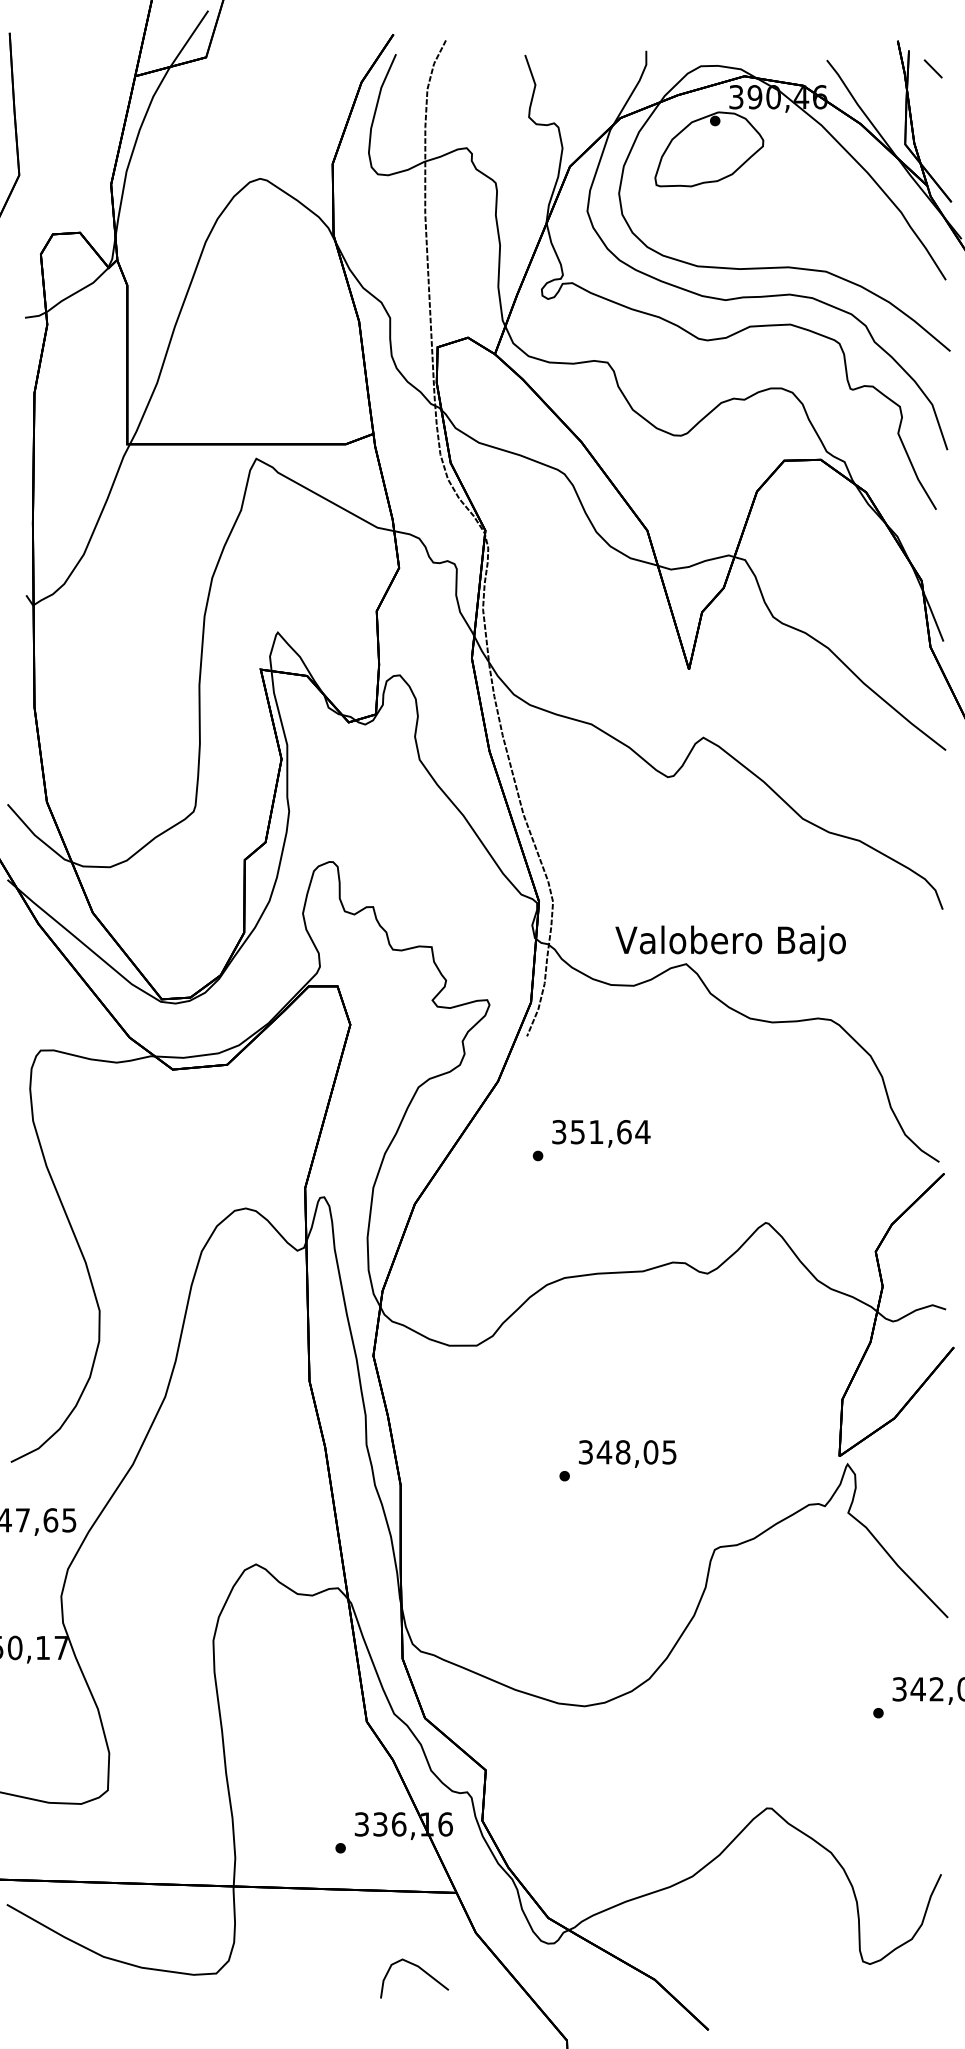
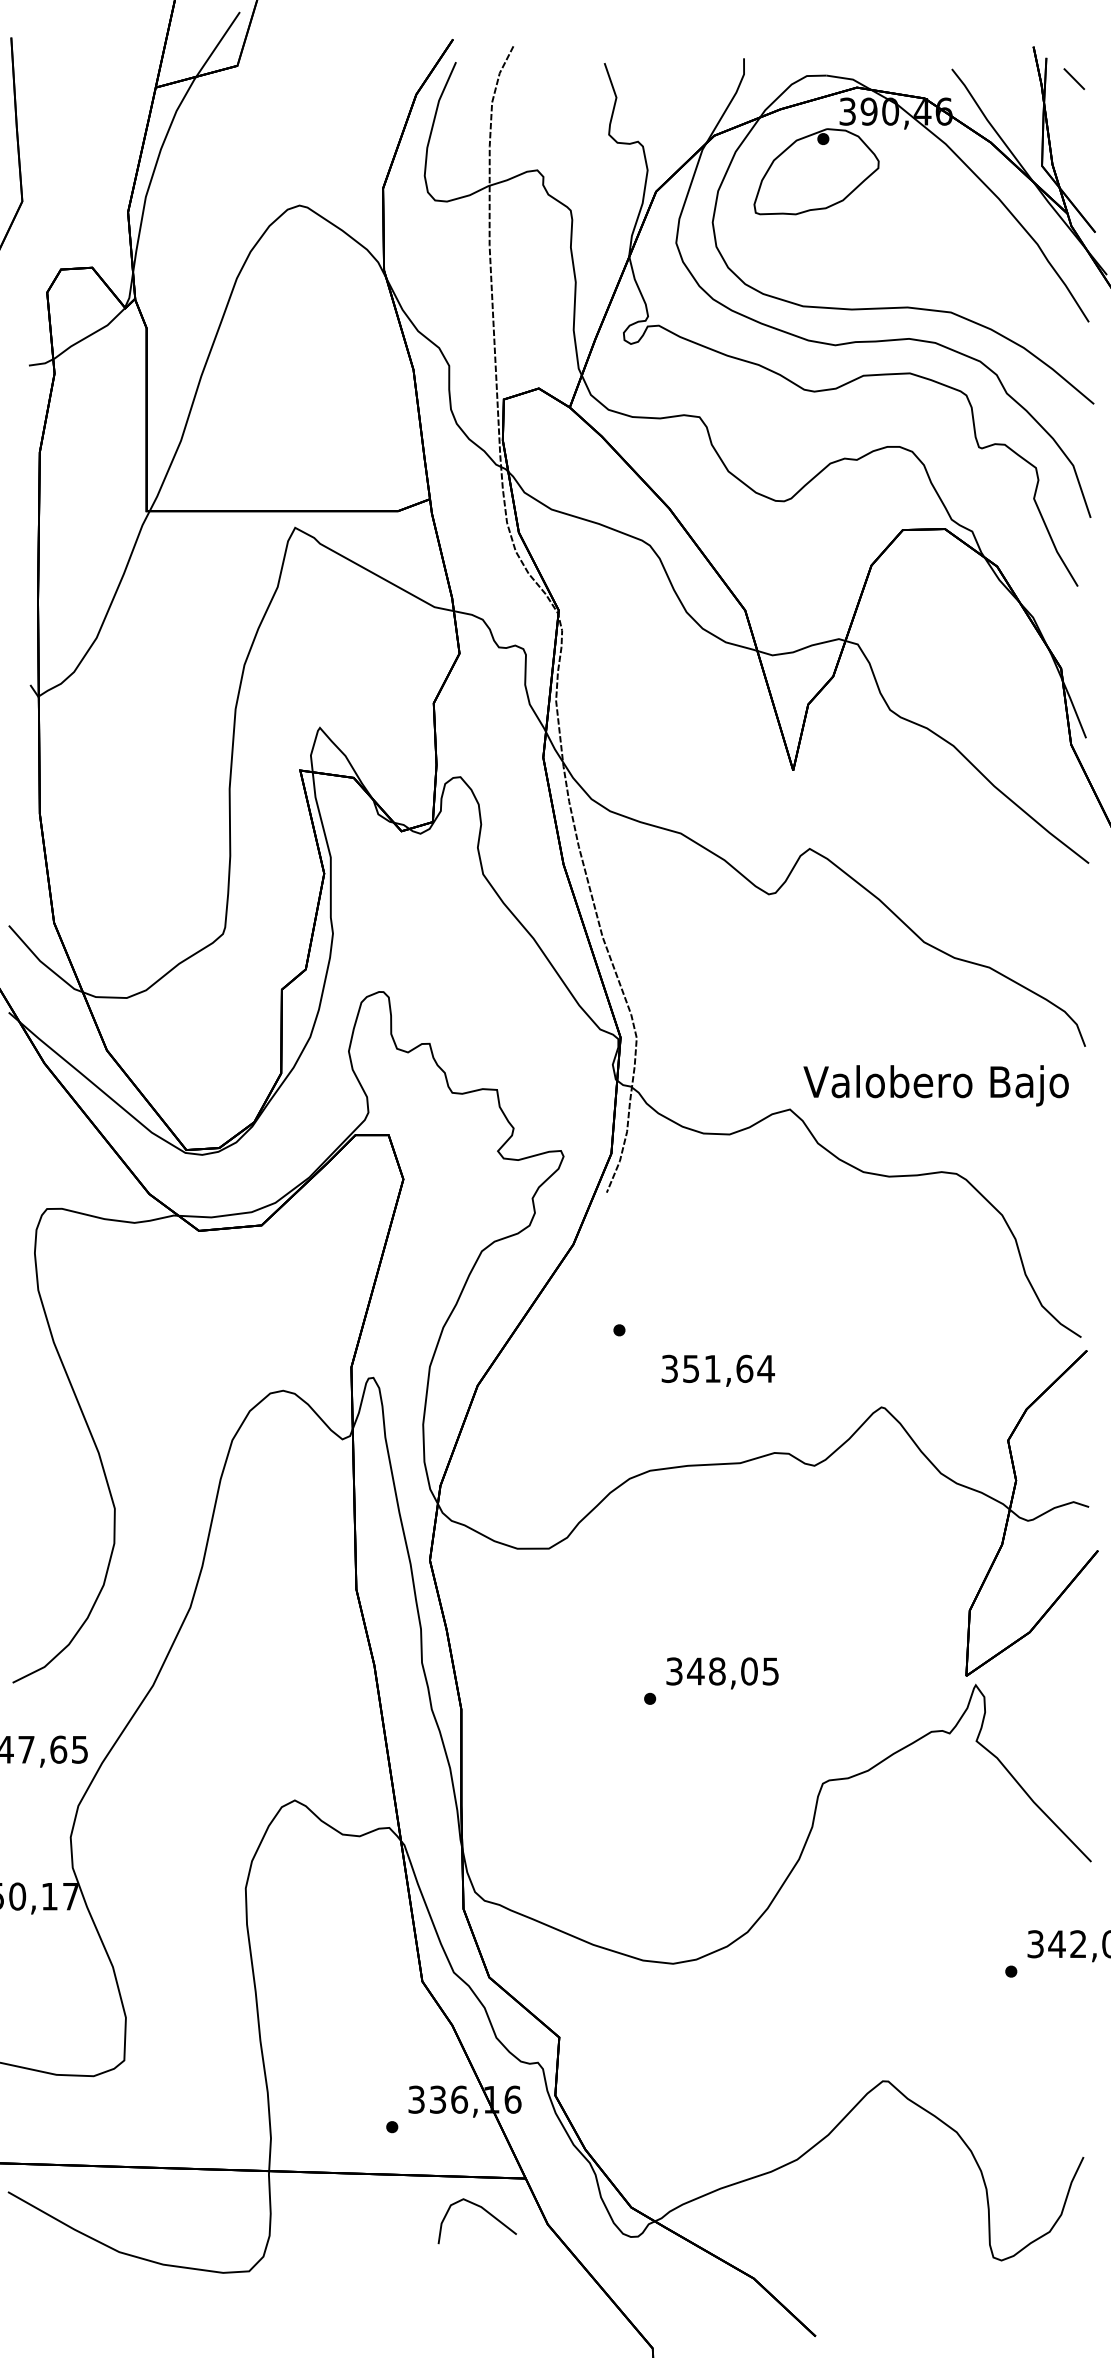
text: (730, 943) -> (935, 1085), moved
text: (600, 1133) -> (717, 1370), moved
curve: (419, 1968) -> (482, 2209), moved

